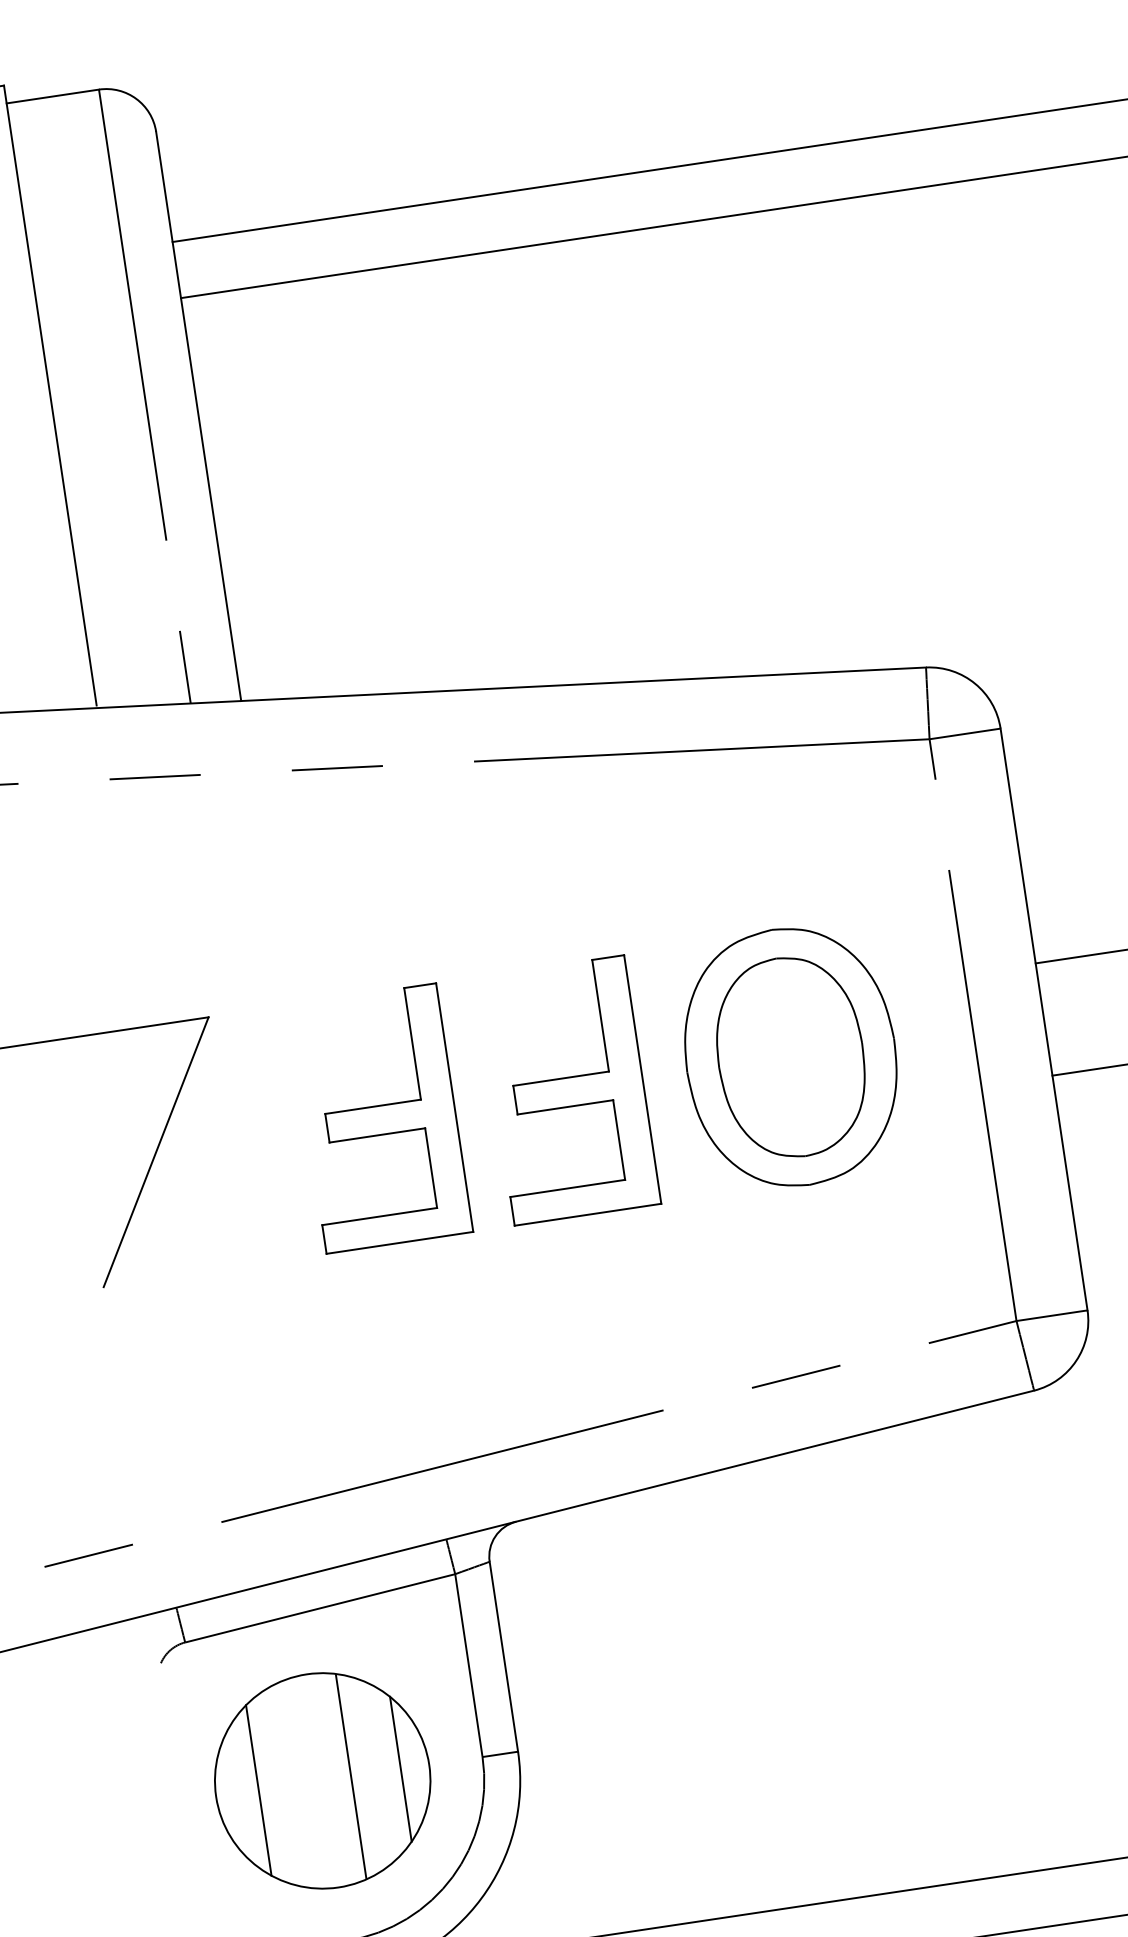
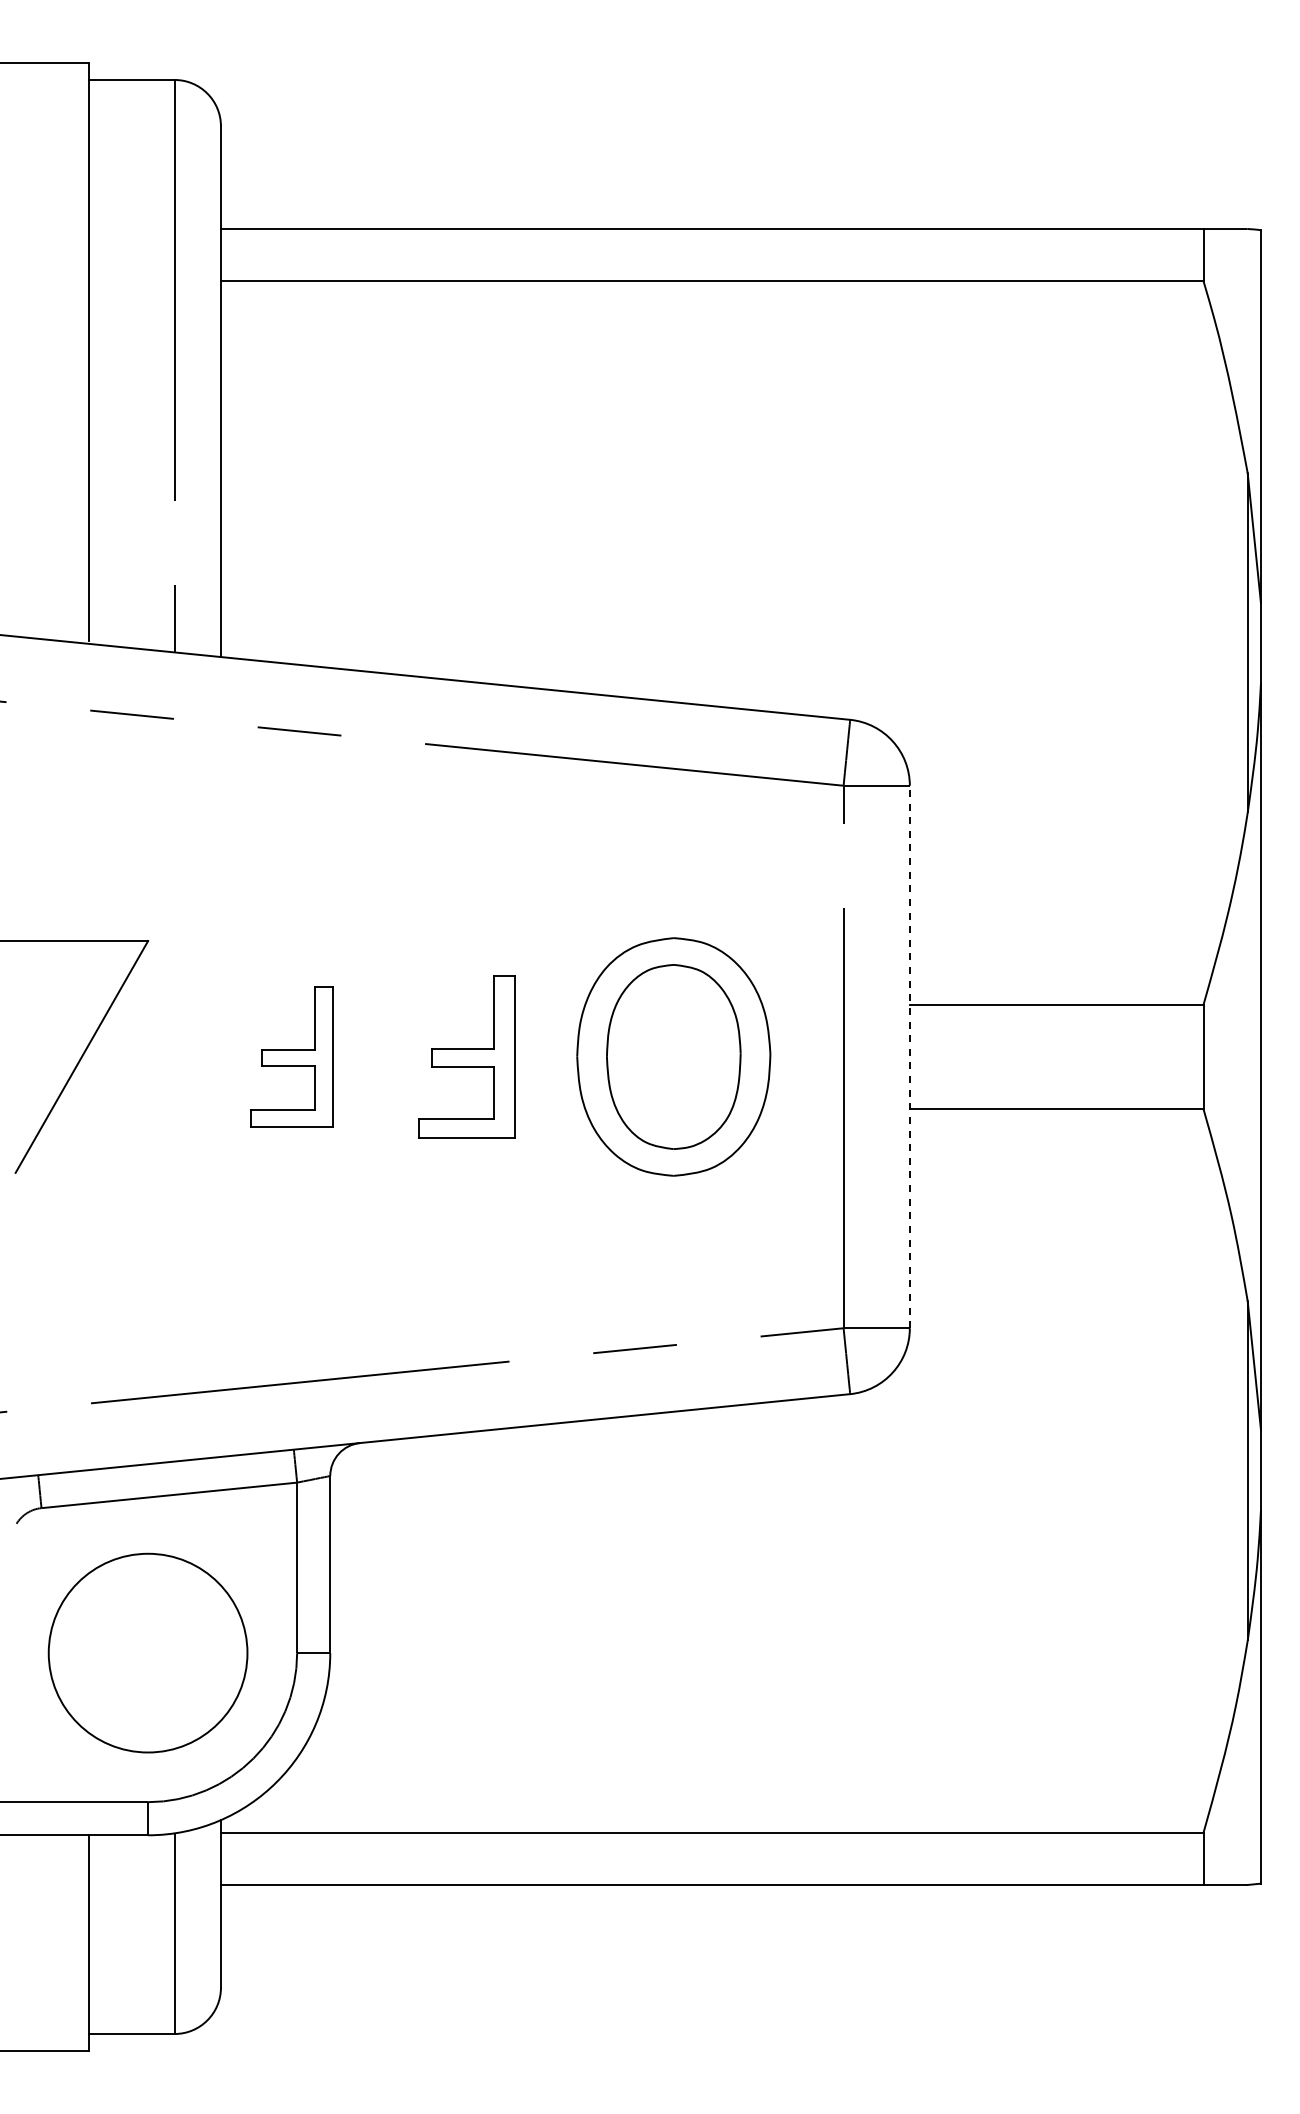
line: (1043, 1019) -> (909, 1056), solid -> dashed
part: (569, 1089) -> (467, 1056), size x0.7
part: (380, 1118) -> (291, 1056), size x0.6
line: (400, 1768) -> (220, 1652), removed
line: (350, 1775) -> (174, 1652), removed
line: (258, 1789) -> (88, 1652), removed

